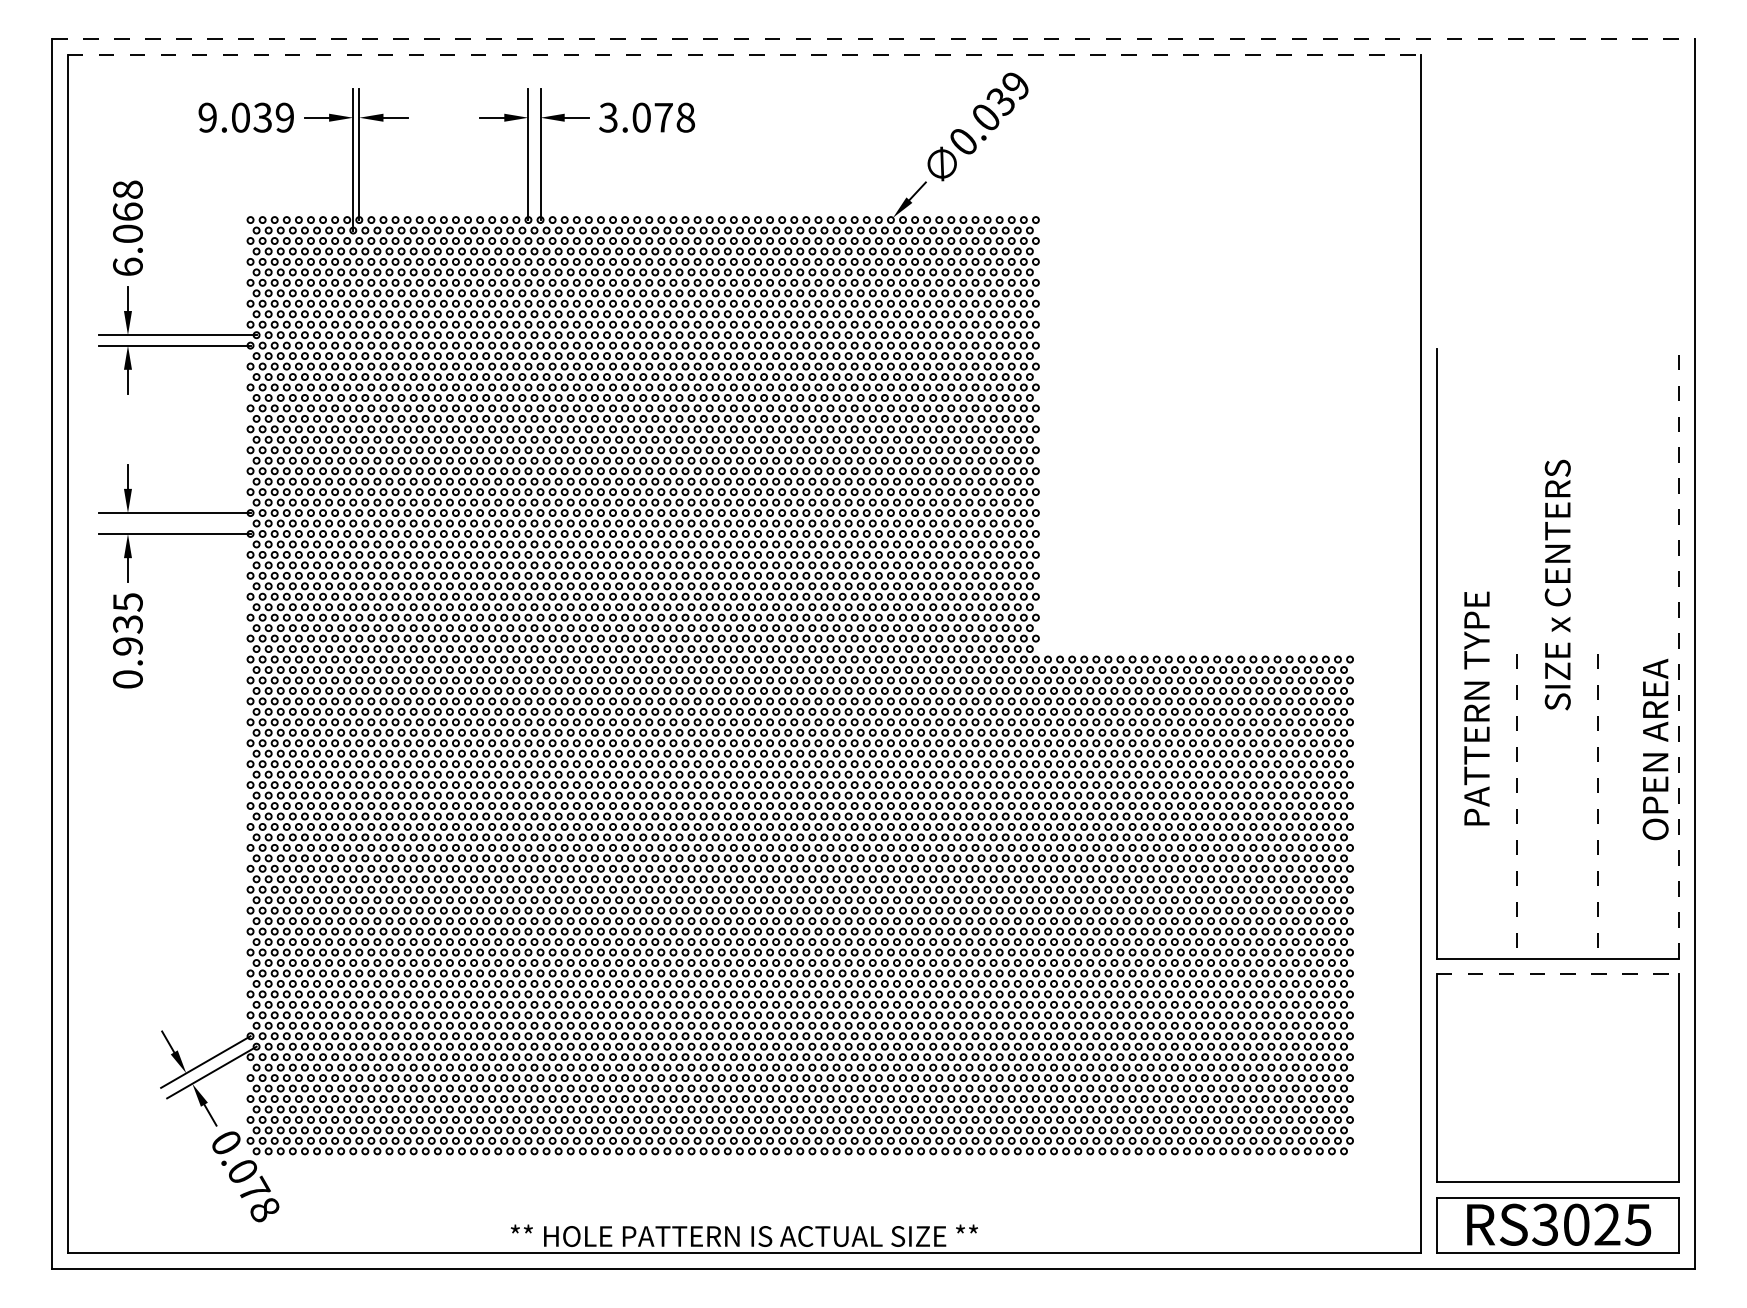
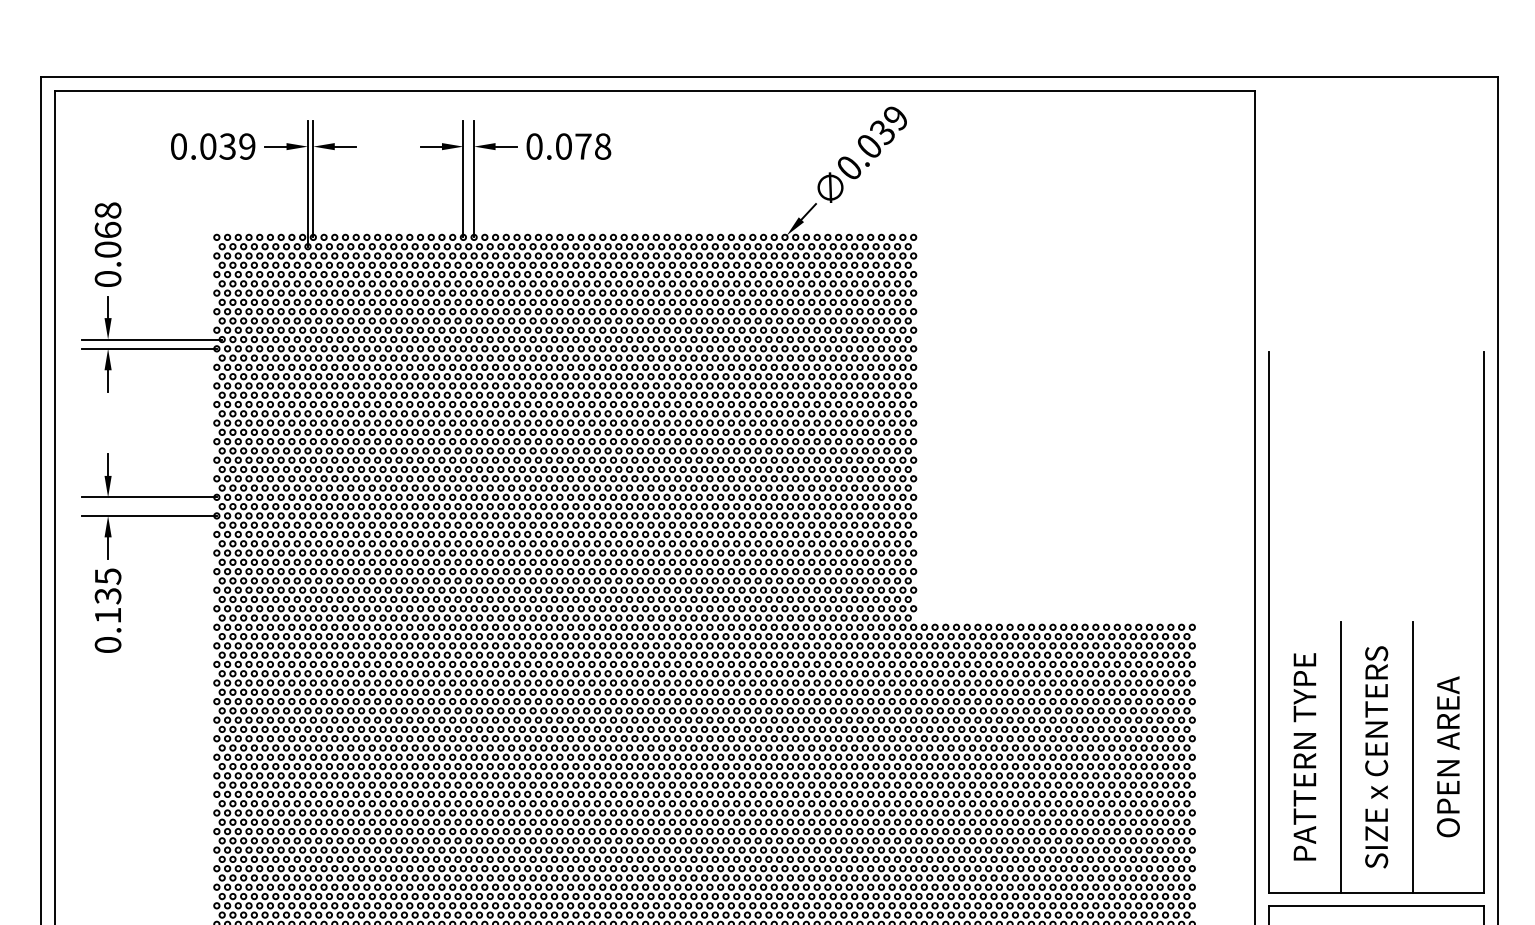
line: (873, 39) -> (769, 77), dashed -> solid
line: (744, 54) -> (655, 90), dashed -> solid
text: (207, 117) -> (178, 146), 9.039 -> 0.039
text: (608, 117) -> (534, 146), 3.078 -> 0.078
text: (127, 266) -> (107, 278), 6.068 -> 0.068
text: (1557, 584) -> (1376, 756), moved
text: (127, 646) -> (107, 615), 0.935 -> 0.135
line: (1679, 653) -> (1484, 621), dashed -> solid
text: (1476, 708) -> (1304, 756), moved
text: (1655, 749) -> (1448, 756), moved
line: (1517, 806) -> (1340, 757), dashed -> solid
line: (1598, 806) -> (1412, 757), dashed -> solid
line: (1558, 974) -> (1377, 906), dashed -> solid

